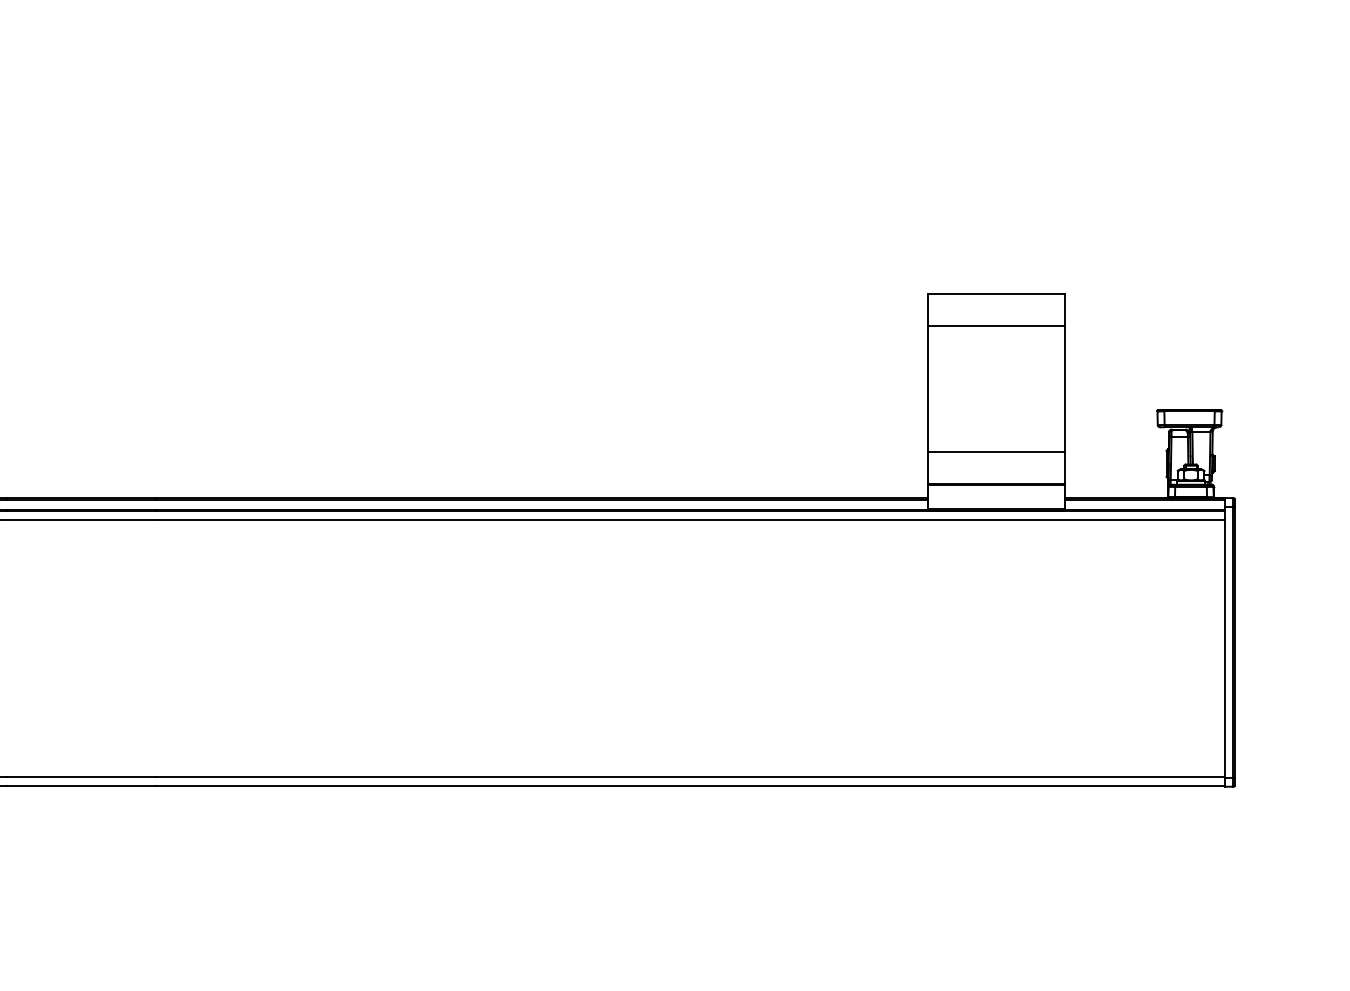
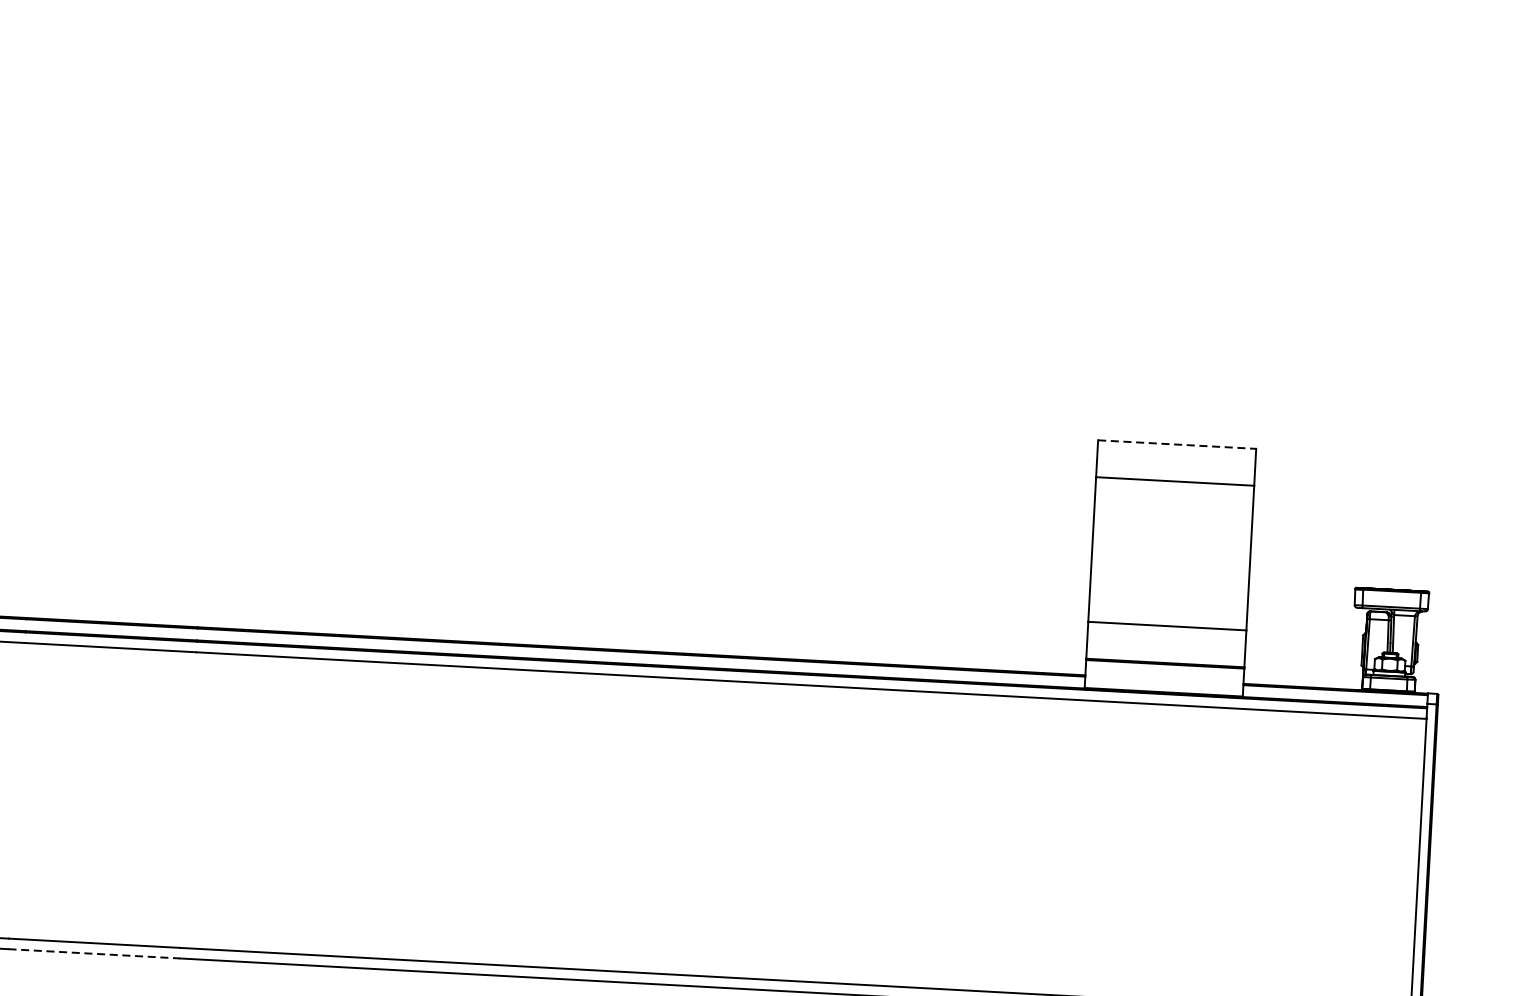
line: (996, 294) -> (1177, 444), solid -> dashed
line: (82, 786) -> (94, 954), solid -> dashed

